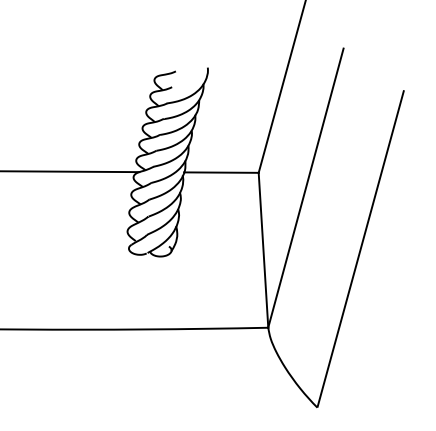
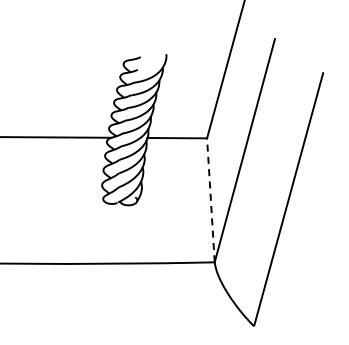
line: (262, 249) -> (210, 199), solid -> dashed

